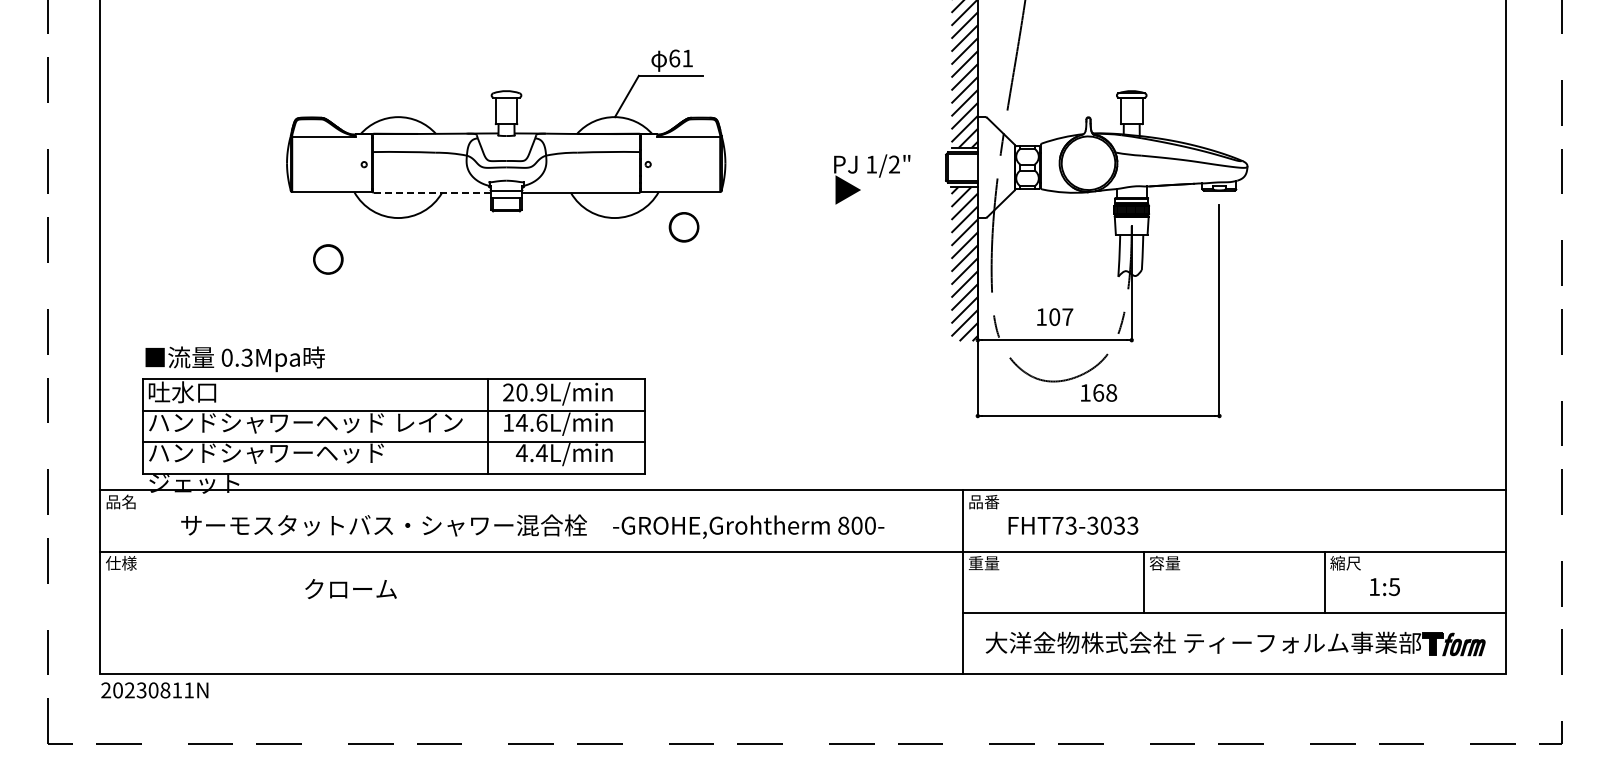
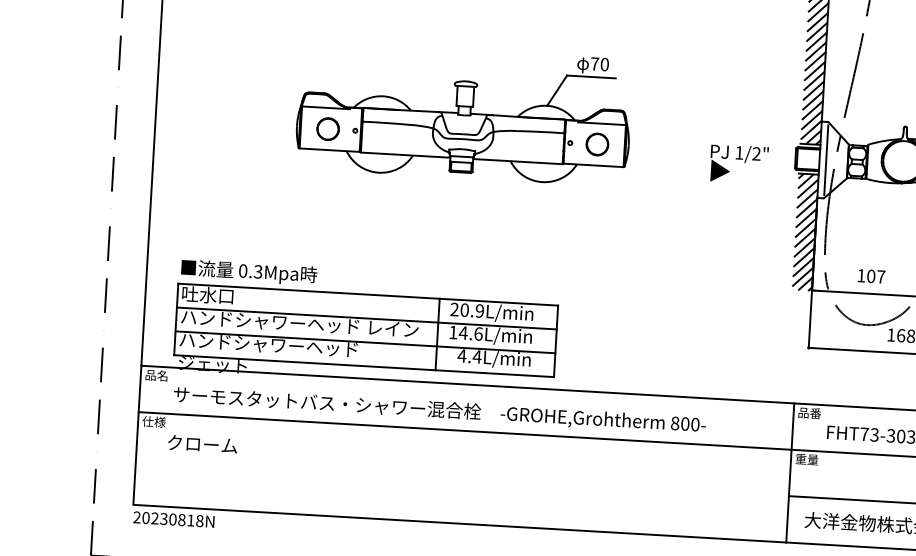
text: (681, 58) -> (600, 64), 61 -> 70
line: (986, 167) -> (826, 160), added
line: (432, 192) -> (405, 154), dashed -> solid
part: (683, 227) -> (596, 144), moved
circle: (328, 259) -> (328, 129), moved
text: (532, 526) -> (439, 410), moved
text: (350, 589) -> (202, 444), moved
text: (189, 690) -> (200, 521), 20230811N -> 20230818N

